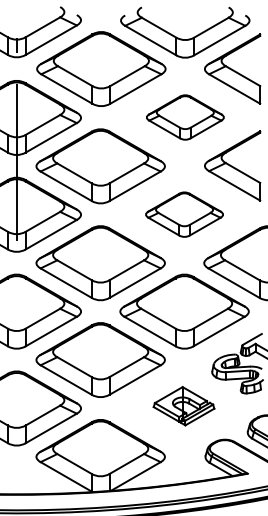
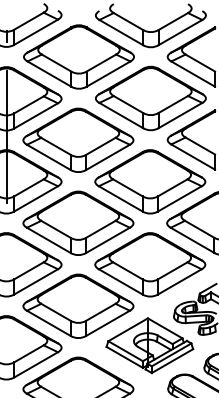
part: (185, 117) -> (151, 98), size x1.67
part: (184, 214) -> (150, 181), size x1.67
part: (183, 406) -> (149, 346), size x1.67

